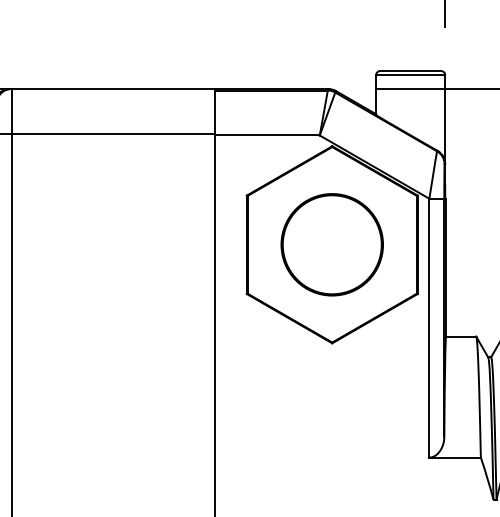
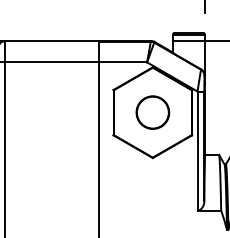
part: (331, 244) -> (152, 112), size x0.7

